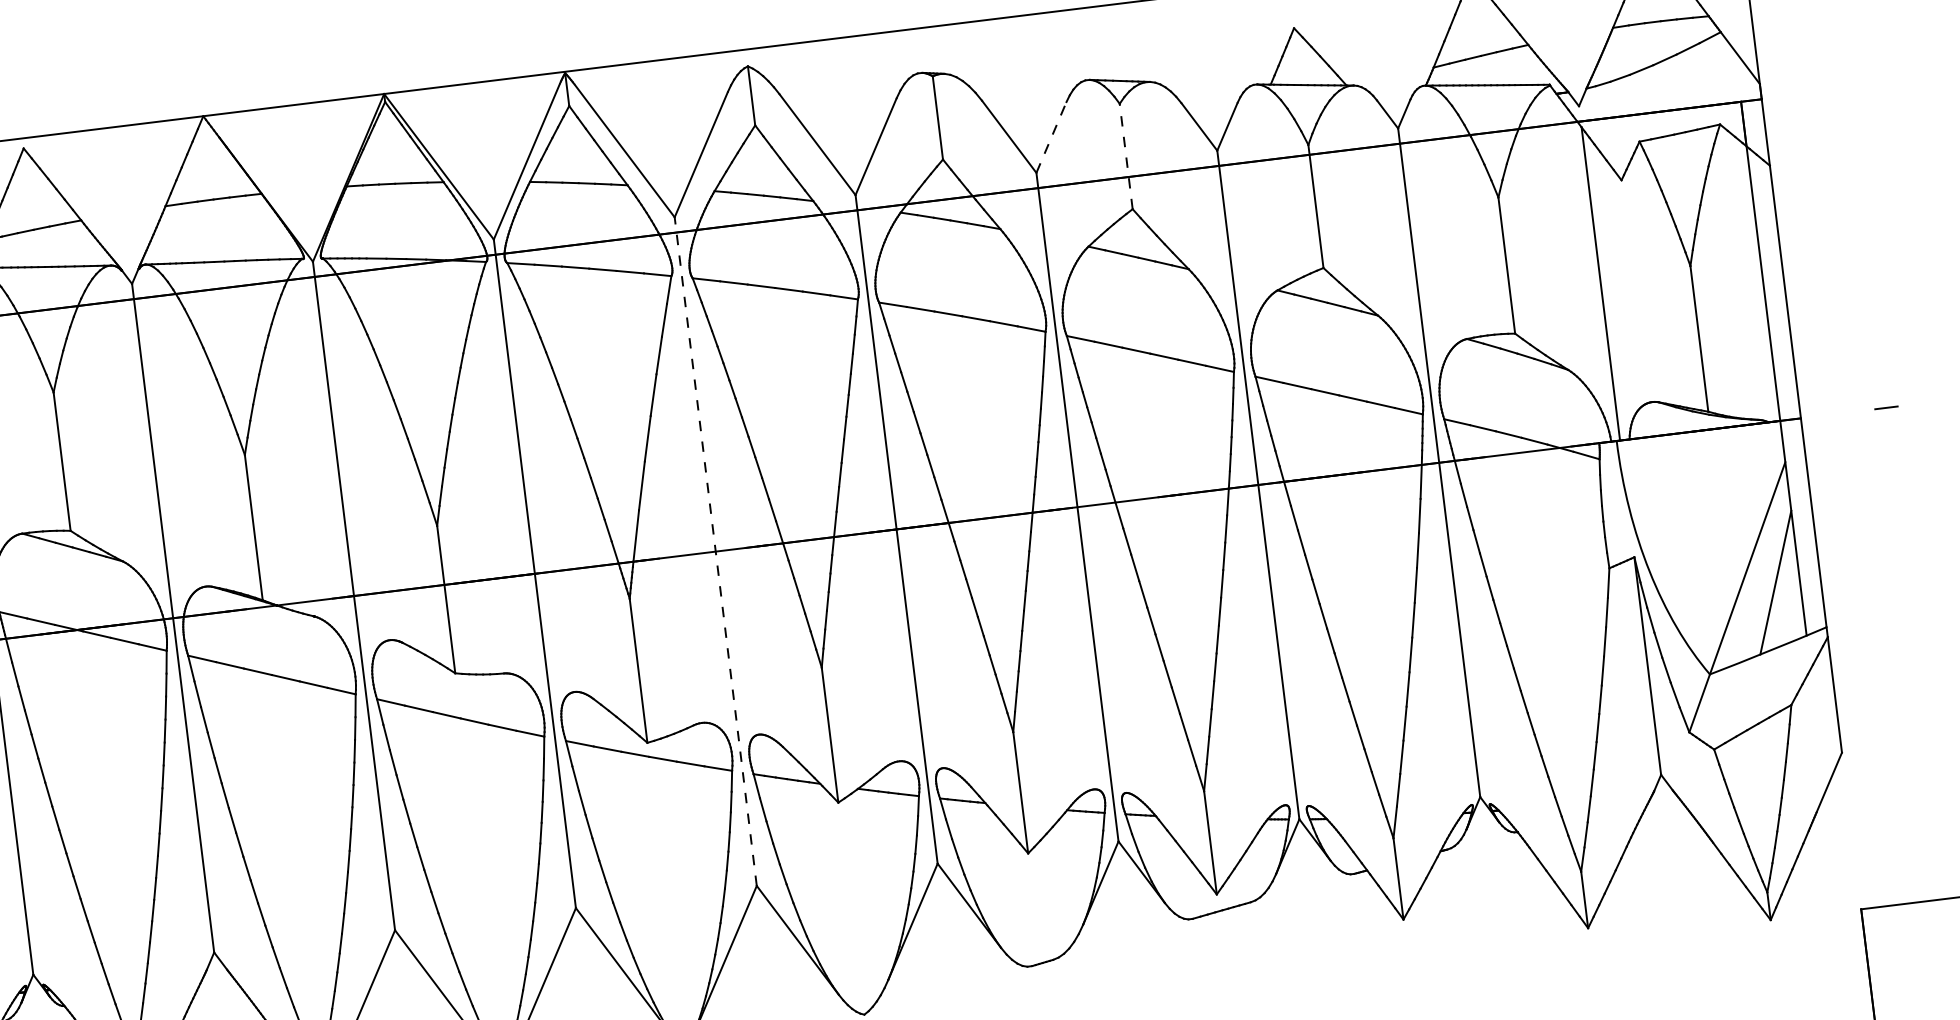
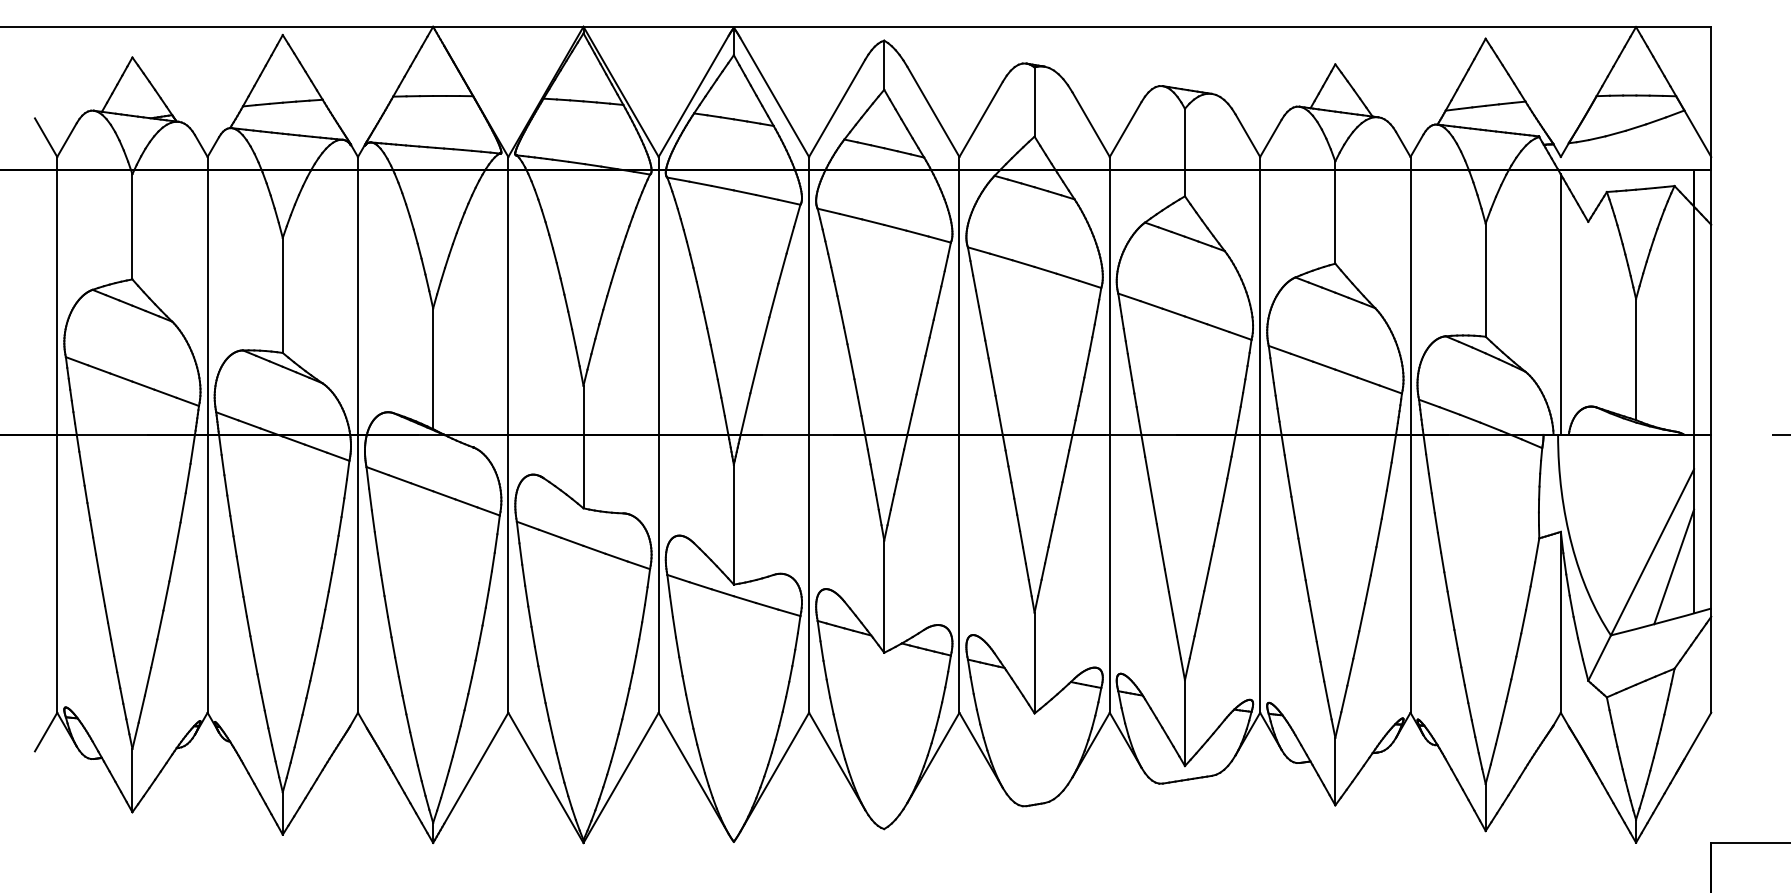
line: (1051, 137) -> (1125, 129), dashed -> solid
line: (1125, 156) -> (1184, 152), dashed -> solid
line: (716, 551) -> (809, 434), dashed -> solid

